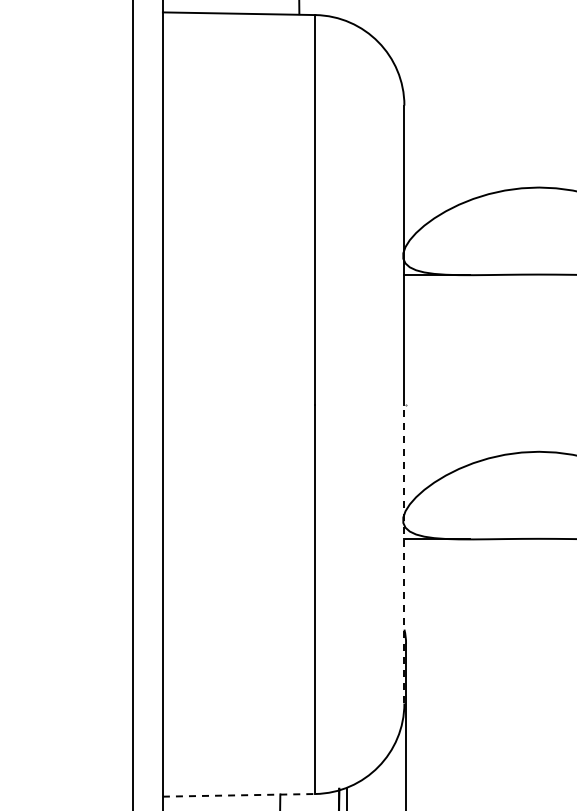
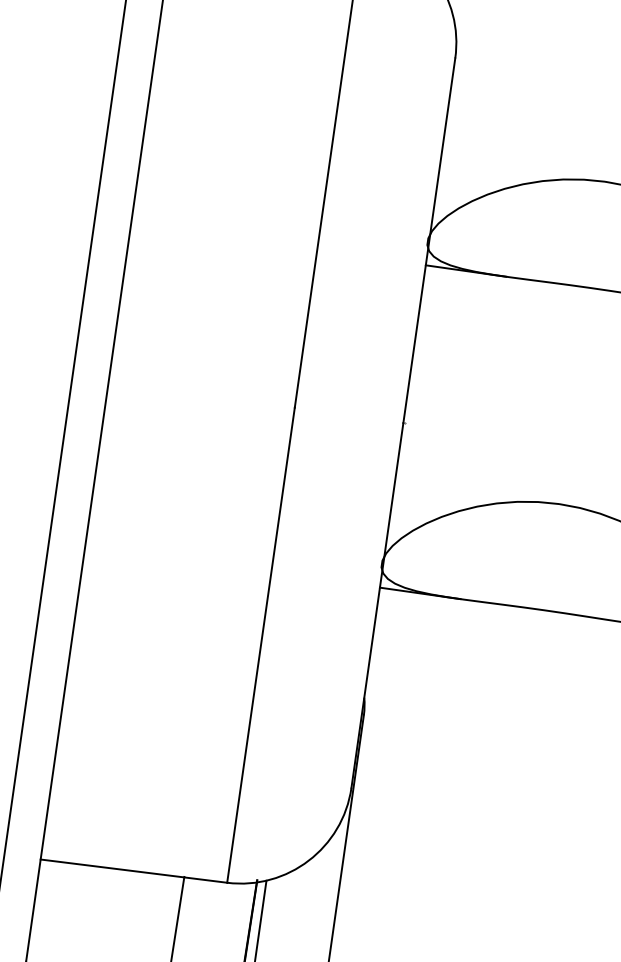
line: (404, 553) -> (377, 604), dashed -> solid
line: (239, 795) -> (134, 871), dashed -> solid

